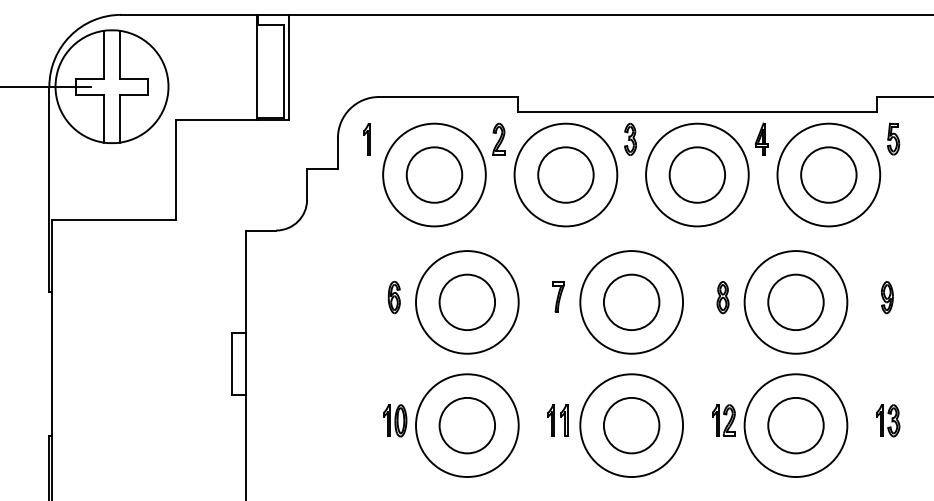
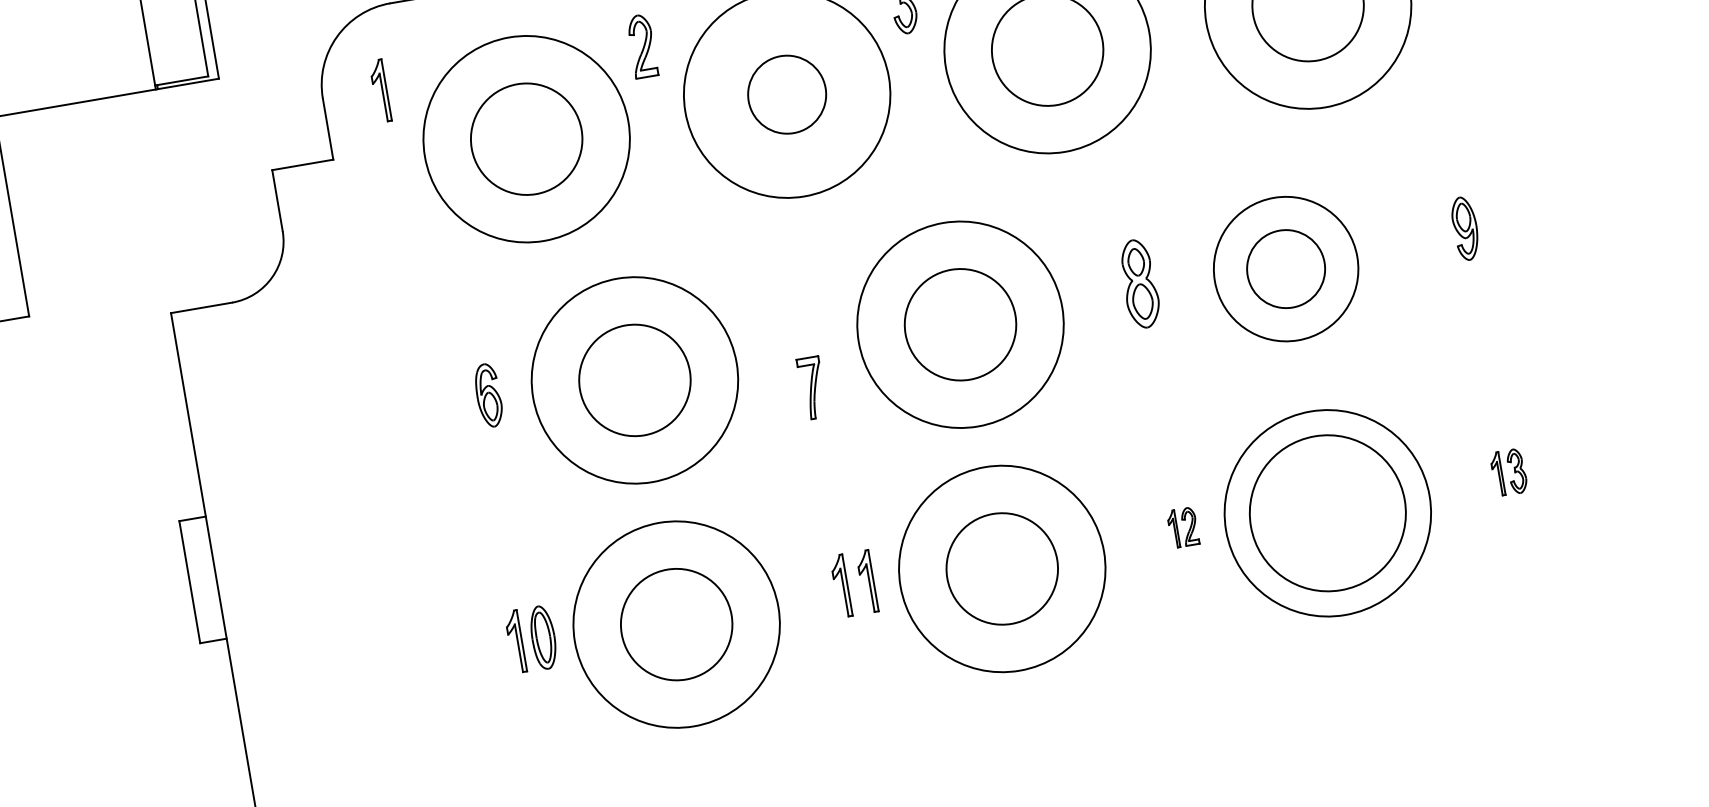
circle: (565, 174) -> (786, 93), size x0.7
part: (558, 296) -> (811, 387), moved
part: (722, 297) -> (1138, 284), size x1.4
circle: (795, 302) -> (1285, 269), size x0.7
circle: (795, 302) -> (1285, 269), size x0.7
part: (723, 420) -> (1182, 527), size x0.6
part: (888, 420) -> (1509, 471), size x0.7
circle: (795, 425) -> (1326, 513), size x1.4

